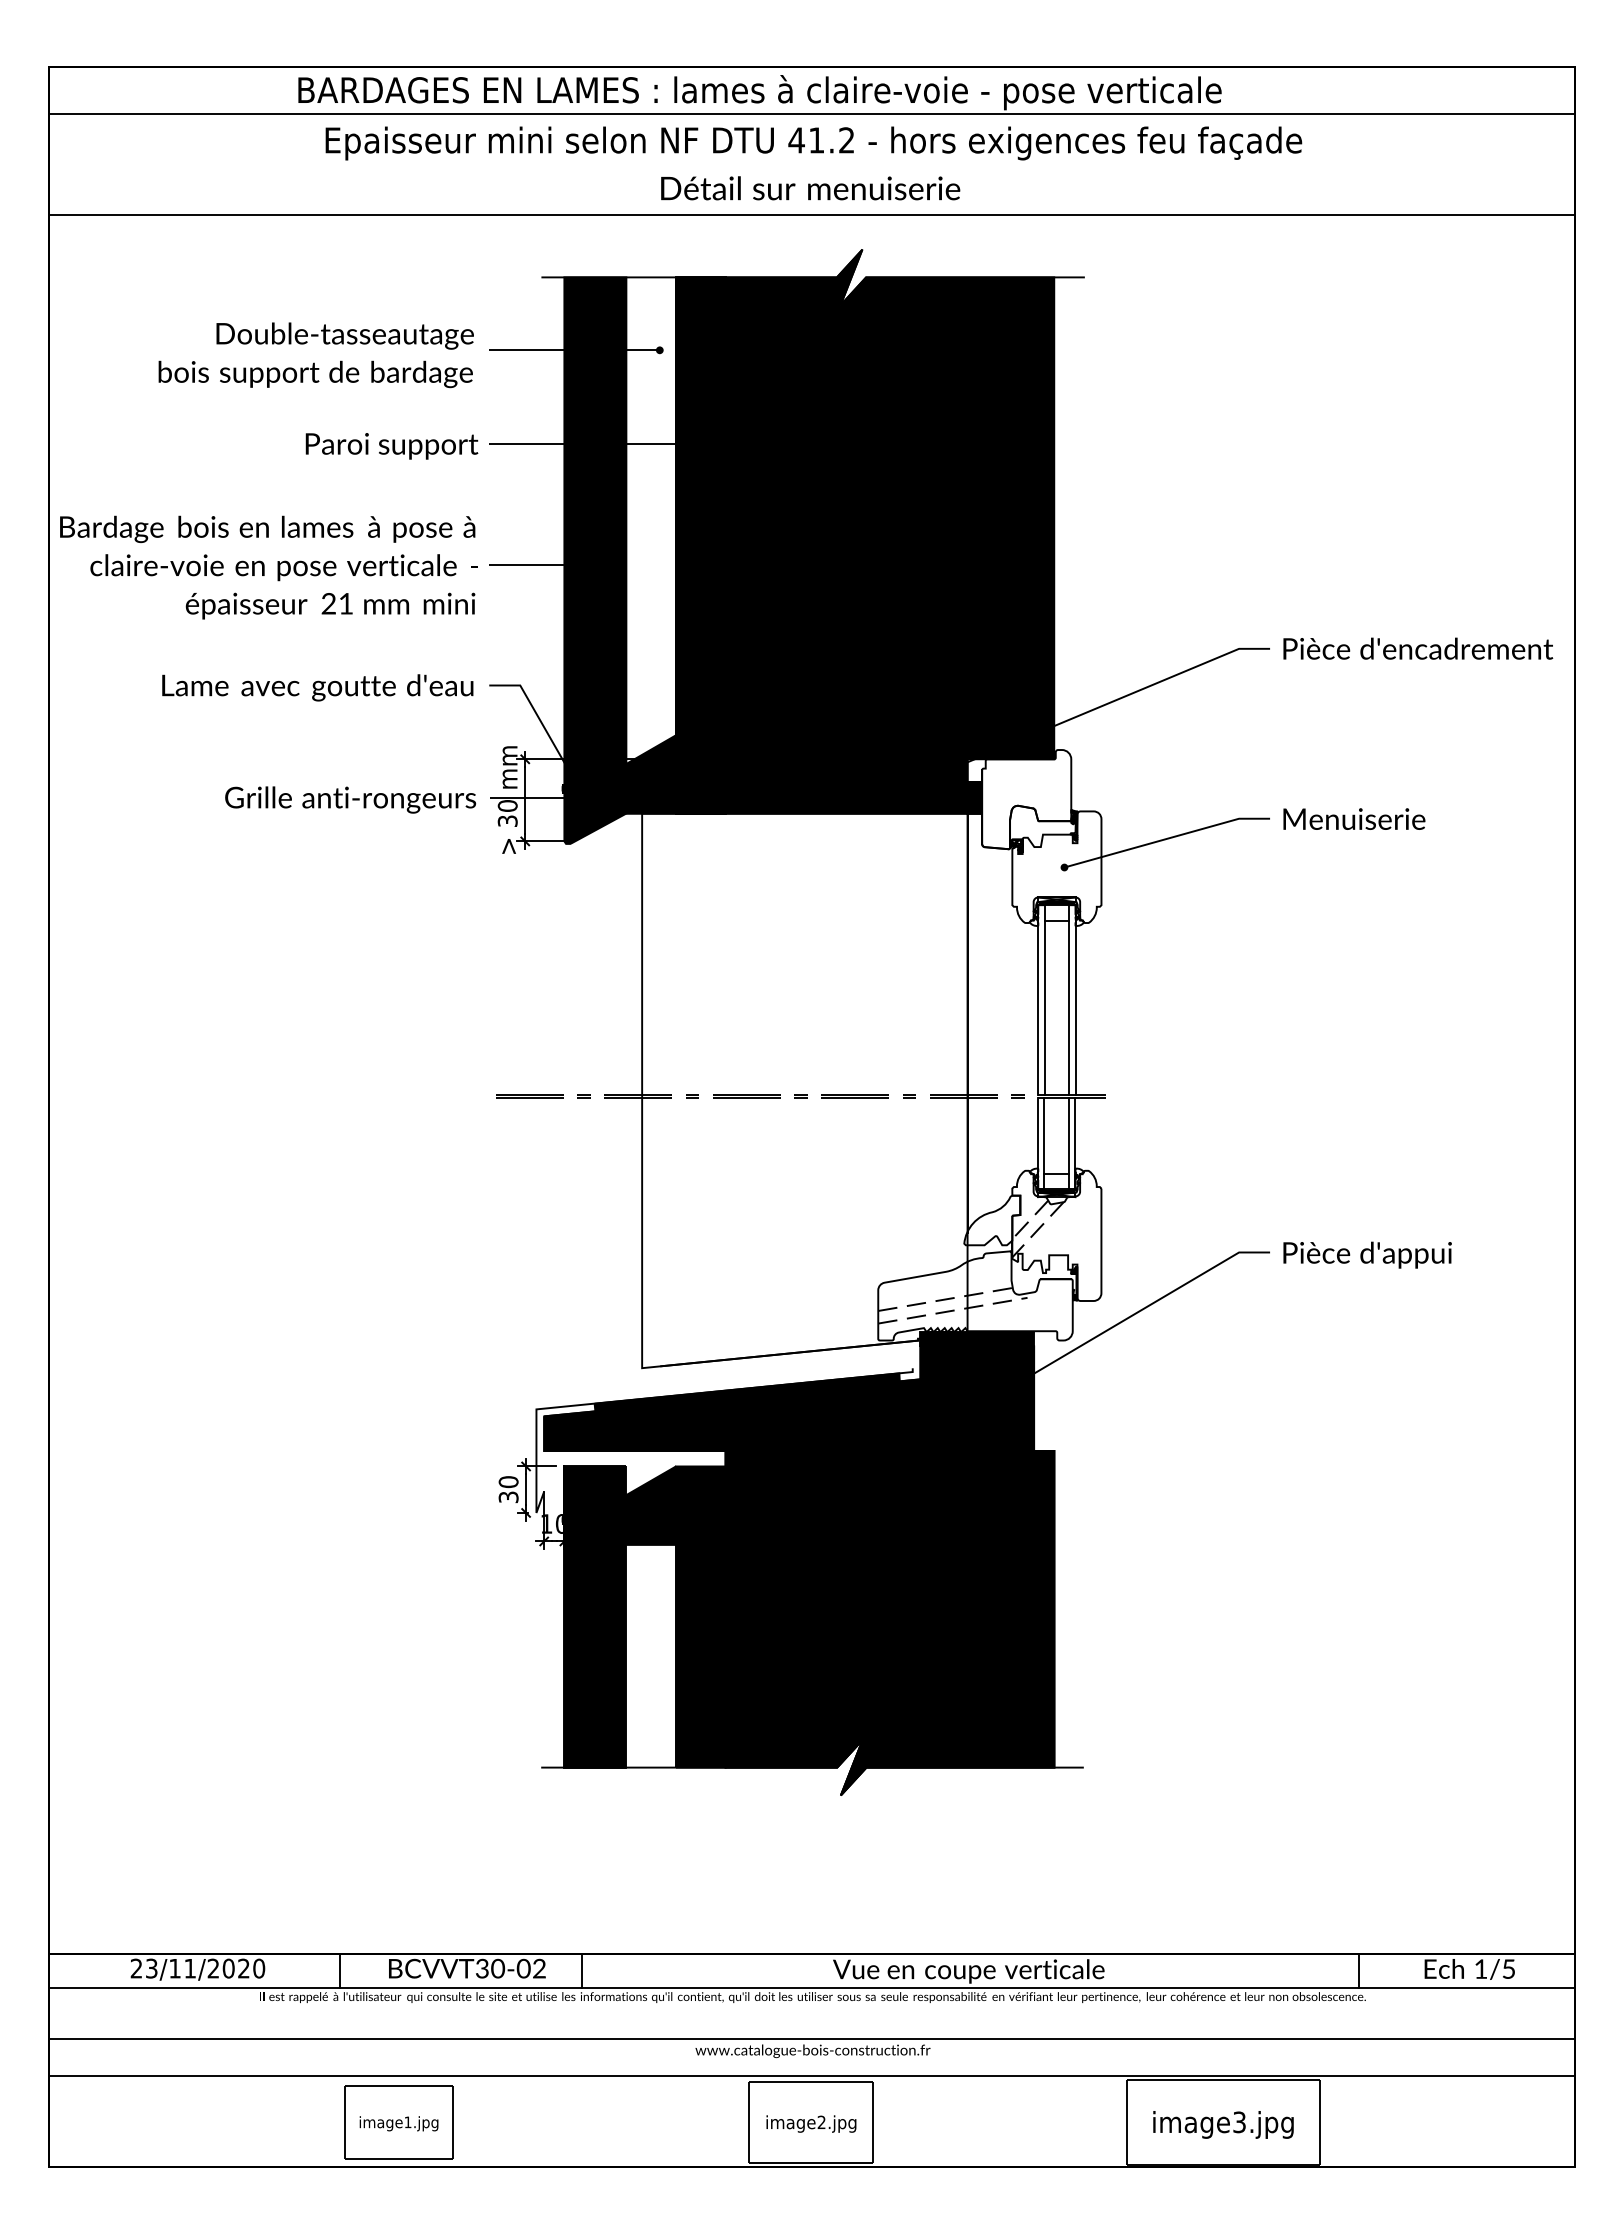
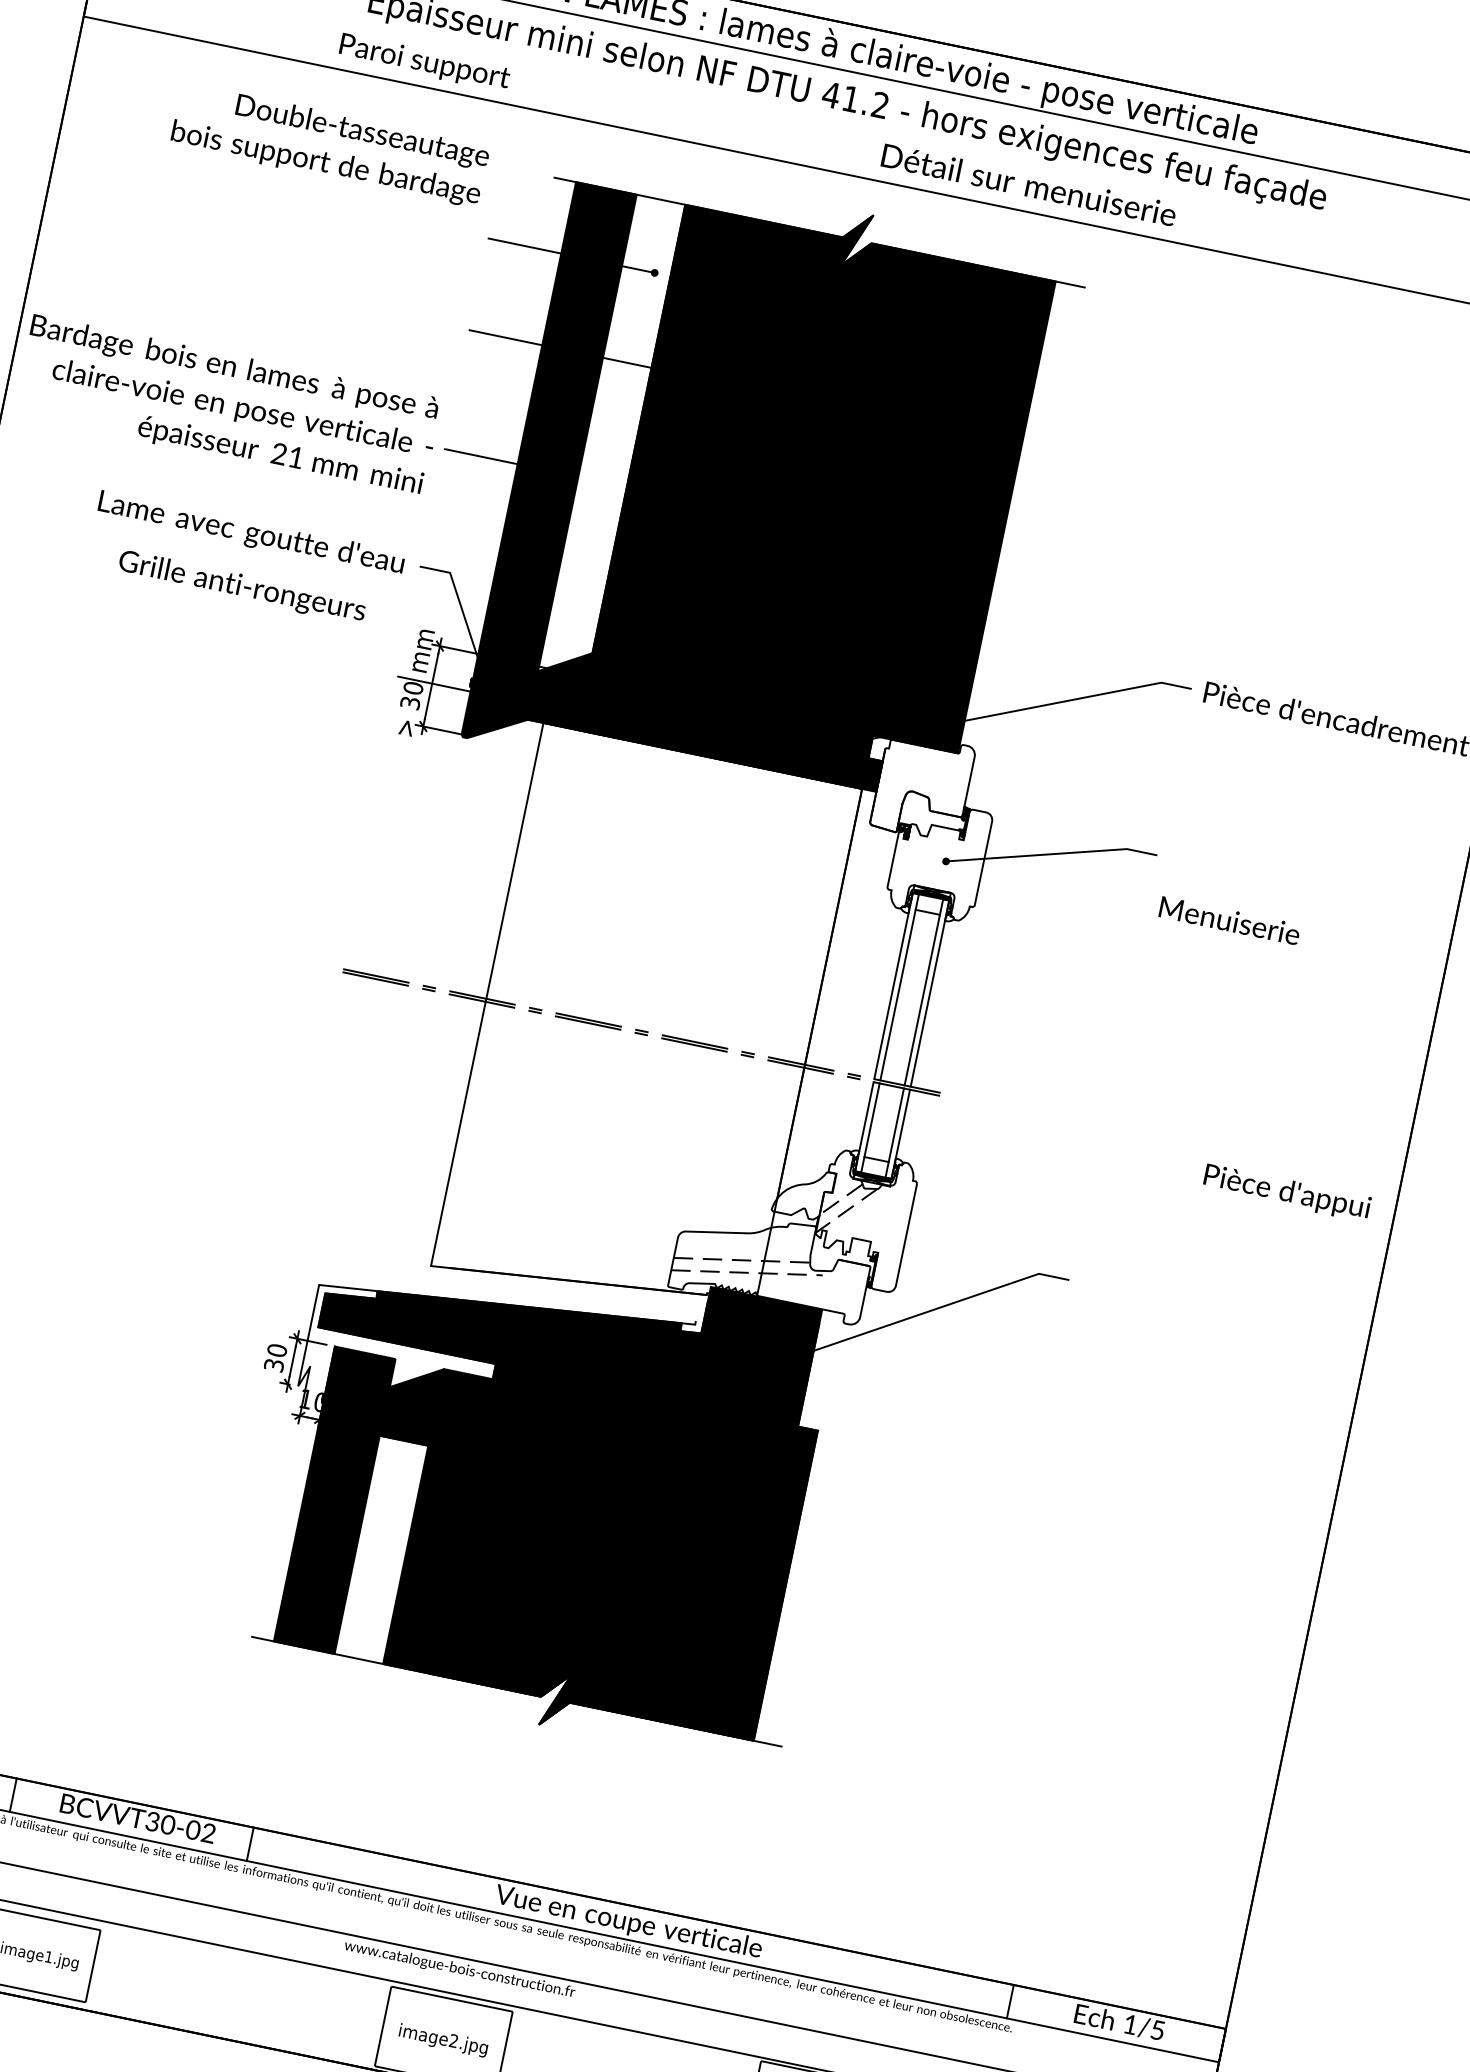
text: (810, 188) -> (1028, 185), moved
text: (315, 355) -> (329, 145), moved
text: (391, 446) -> (424, 62), moved
text: (350, 799) -> (242, 586), moved
text: (1354, 818) -> (1230, 920), moved
text: (1367, 1254) -> (1287, 1192), moved

